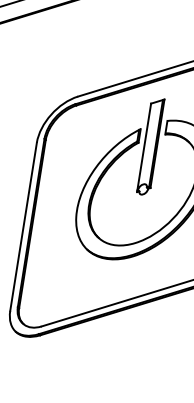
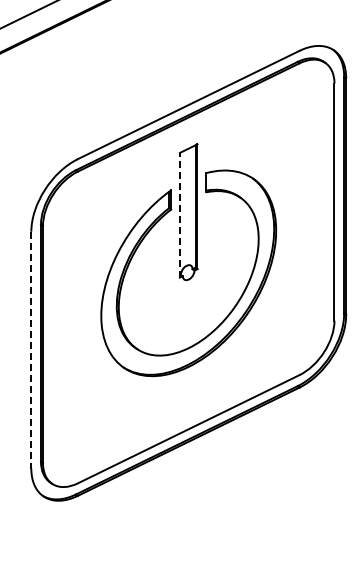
line: (143, 147) -> (179, 214), solid -> dashed
line: (23, 227) -> (31, 350), solid -> dashed

